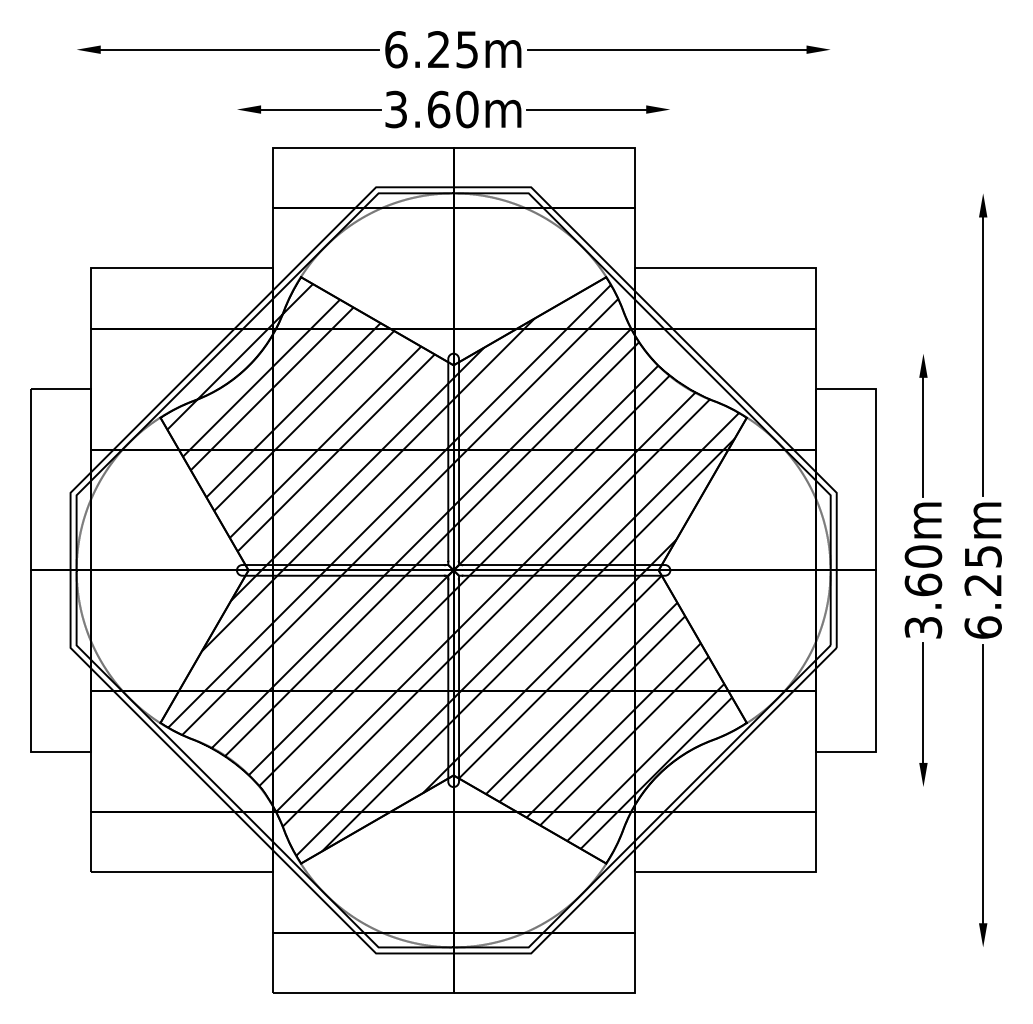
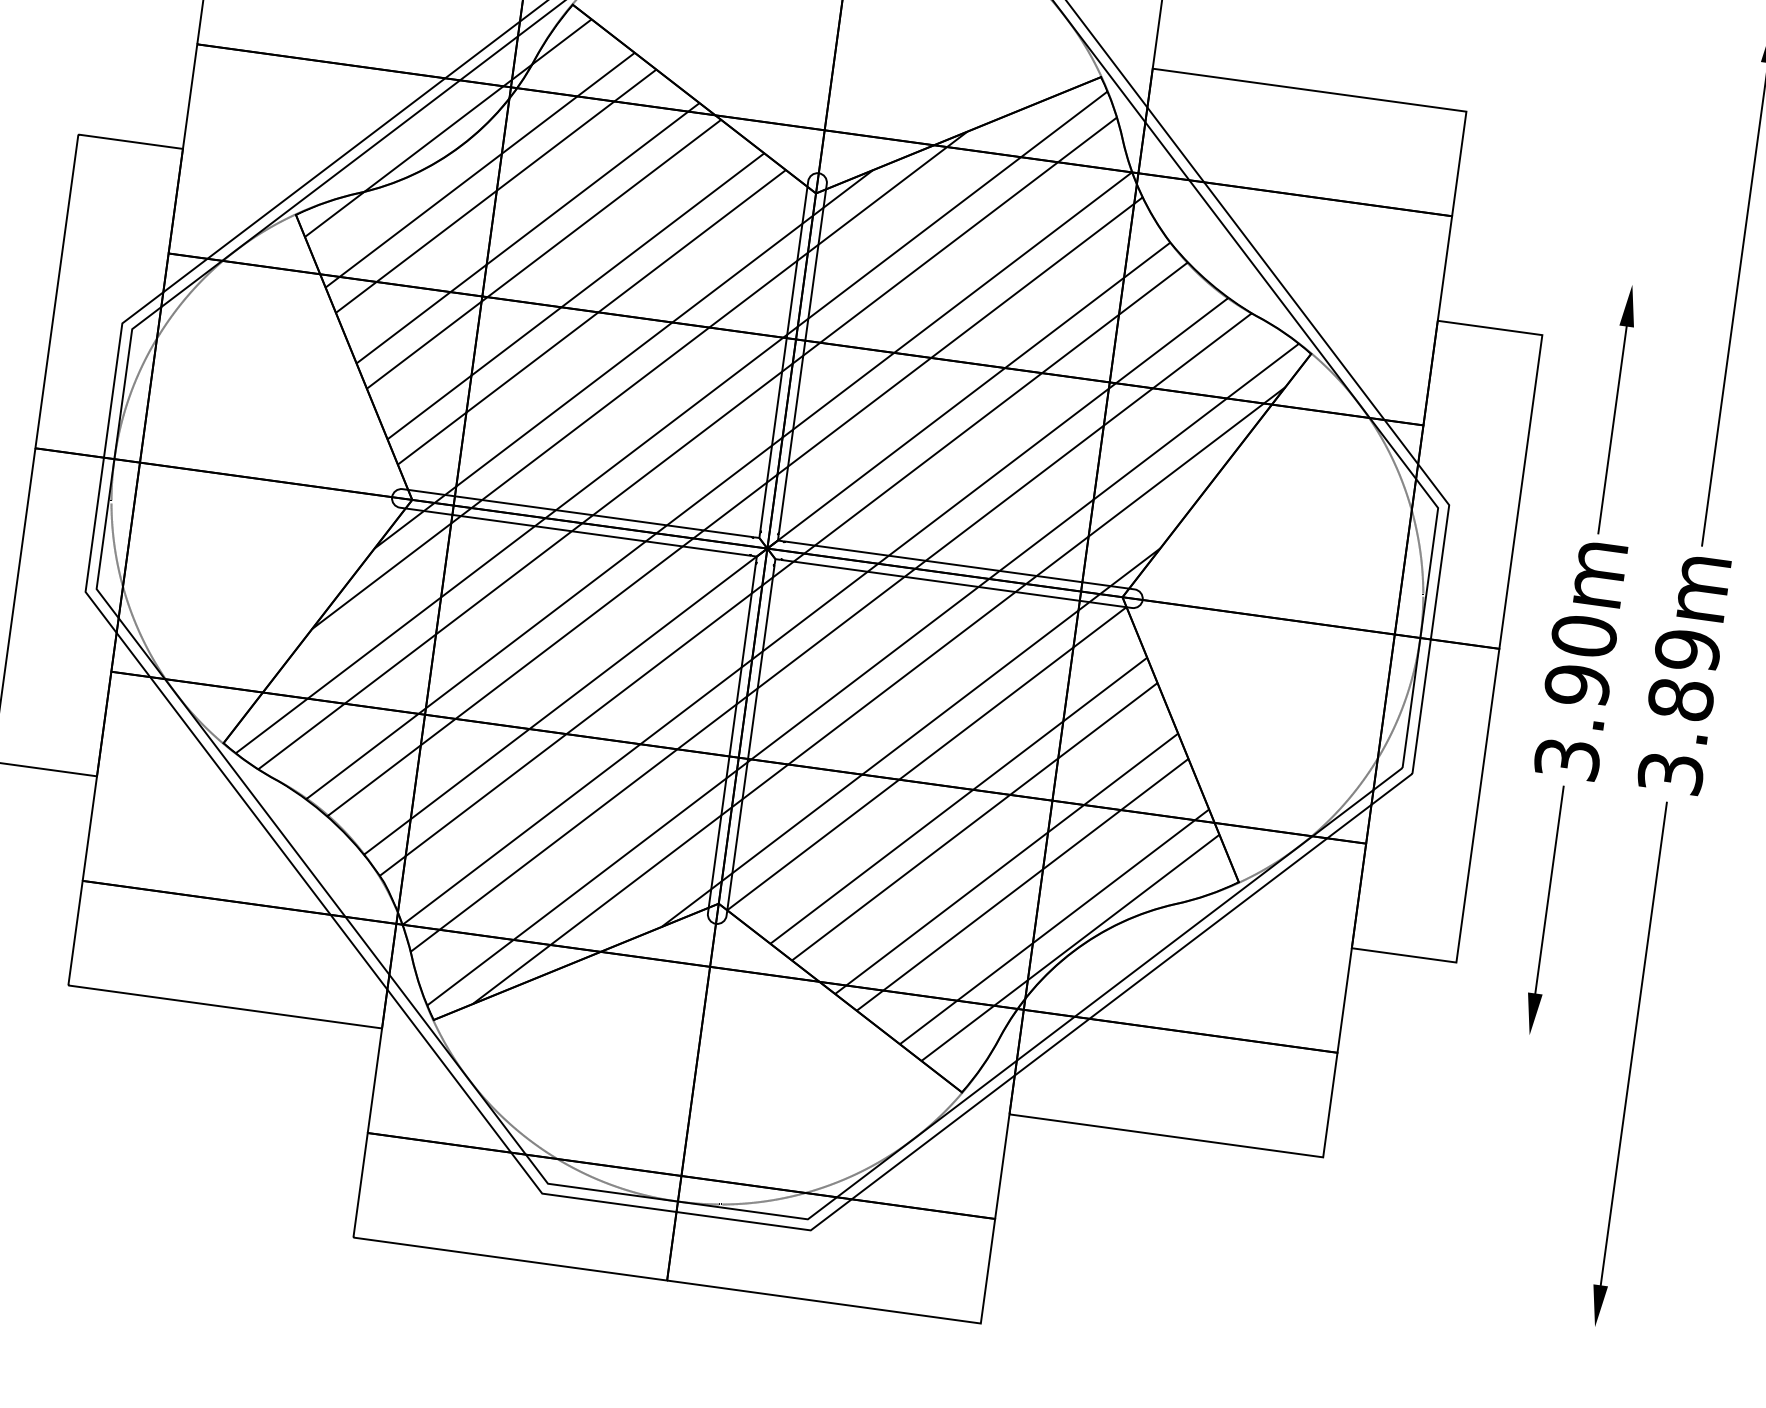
text: (923, 584) -> (1577, 684), 3.60m -> 3.90m
text: (982, 591) -> (1678, 710), 6.25m -> 3.89m

